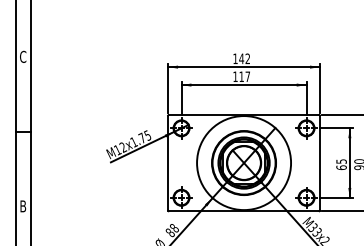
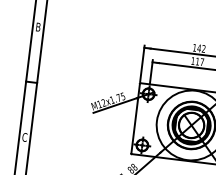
text: (23, 56) -> (38, 26), C -> B
text: (23, 206) -> (25, 137), B -> C

